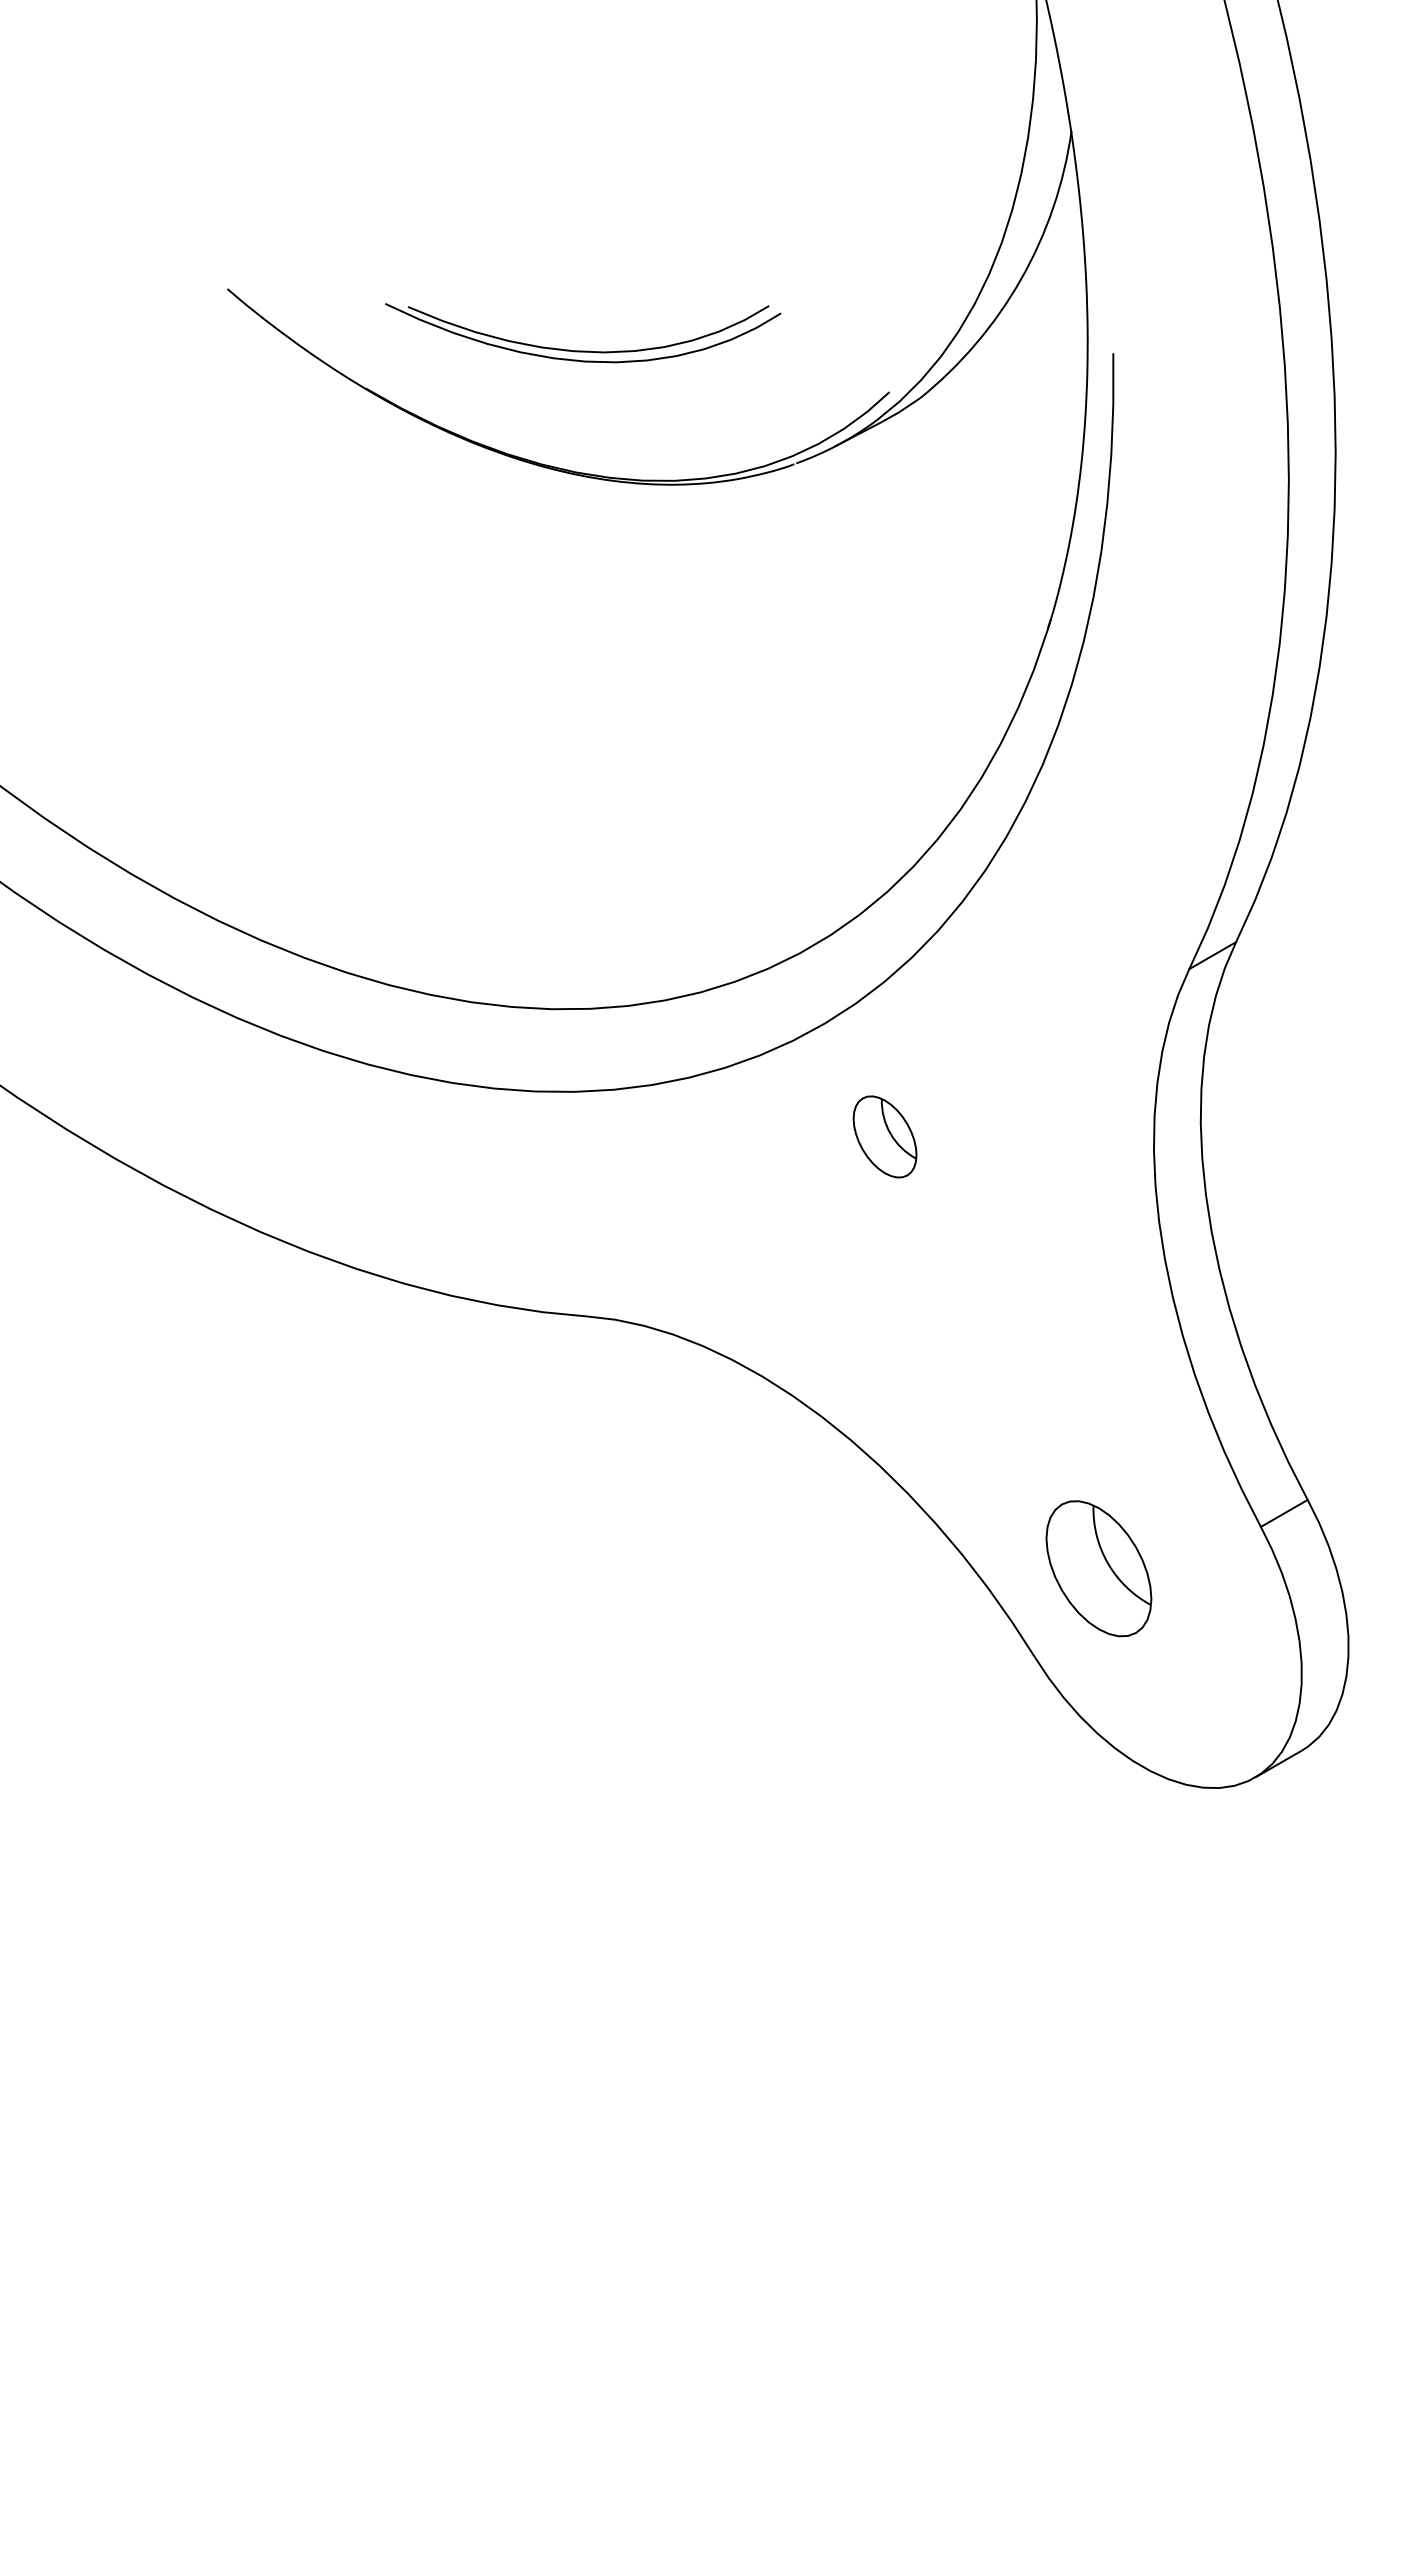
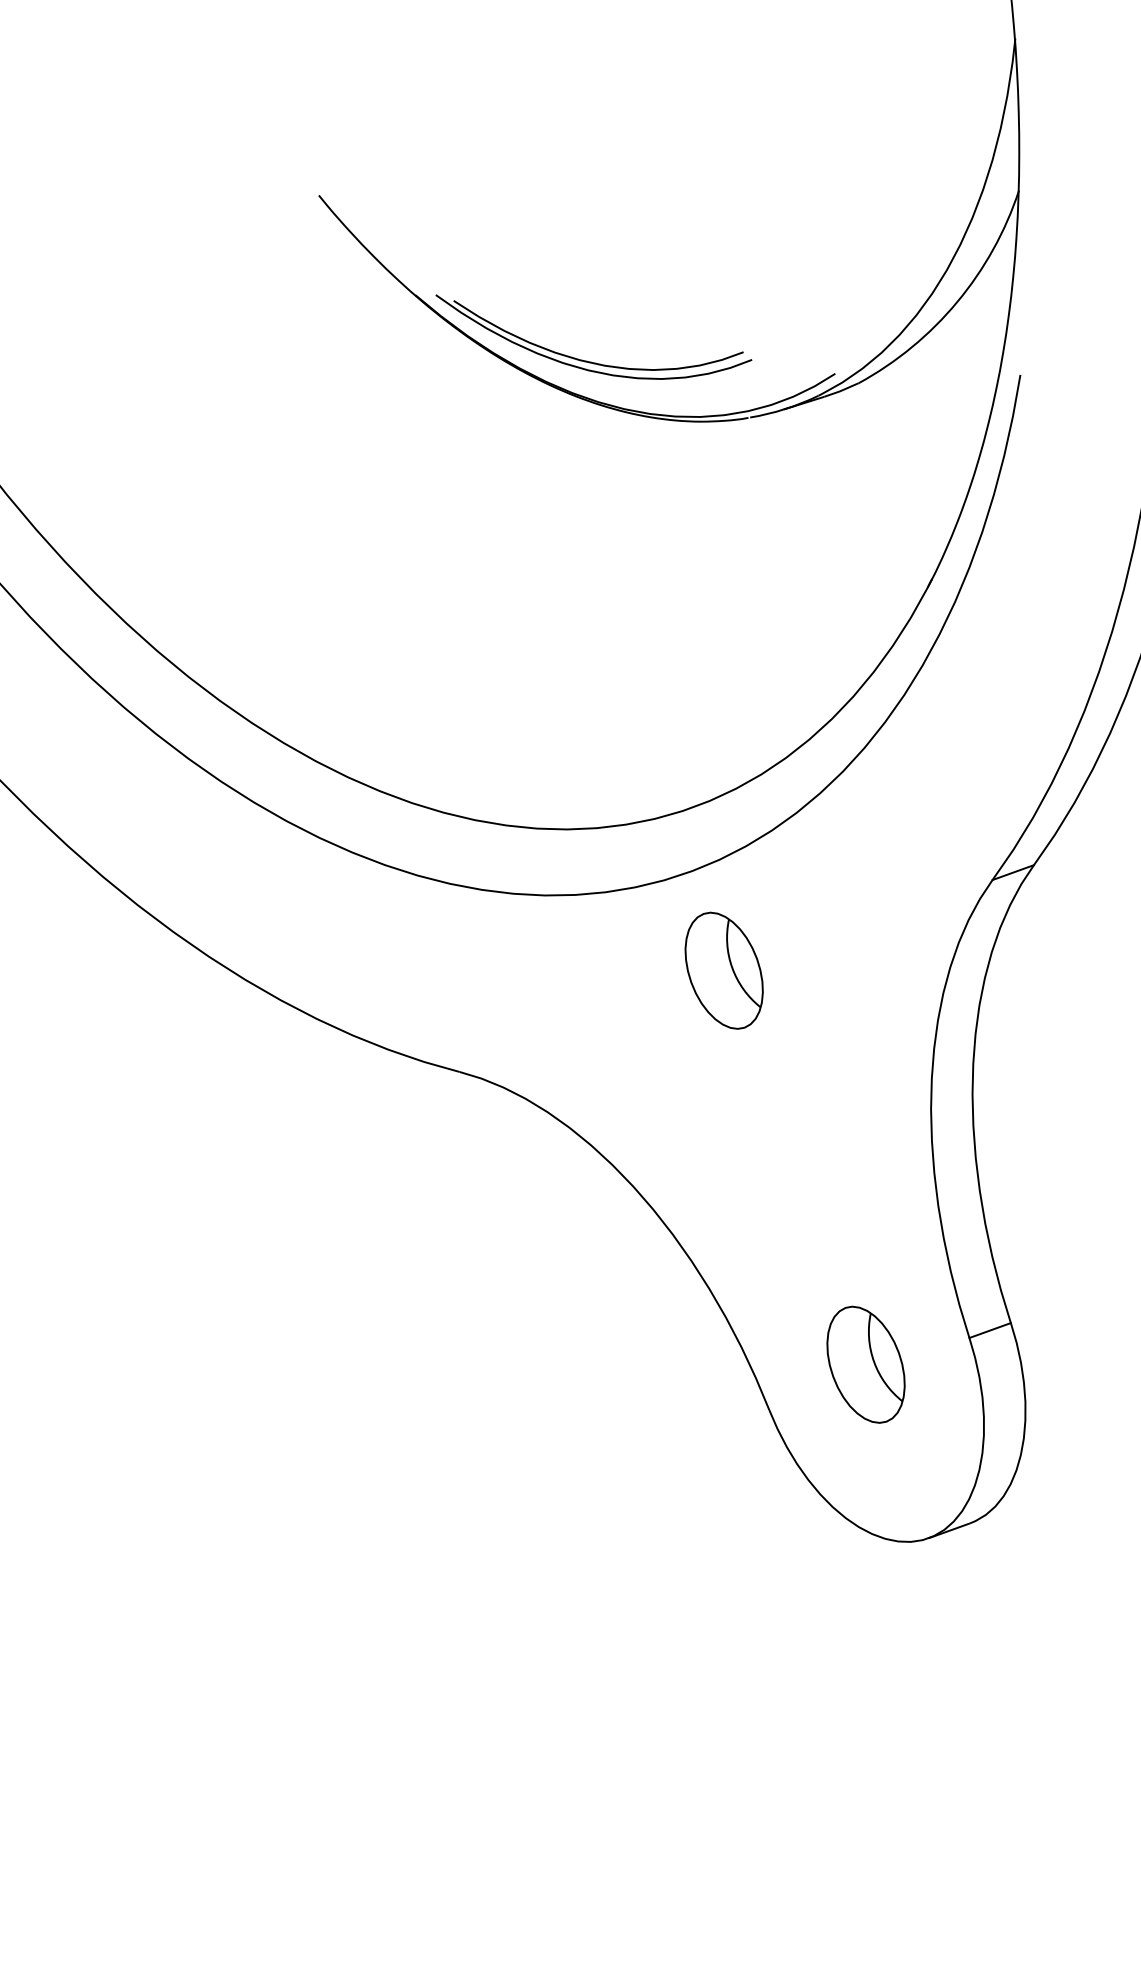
part: (583, 350) -> (588, 361), moved
part: (884, 1136) -> (723, 970), size x1.67
part: (1098, 1568) -> (865, 1364), moved

